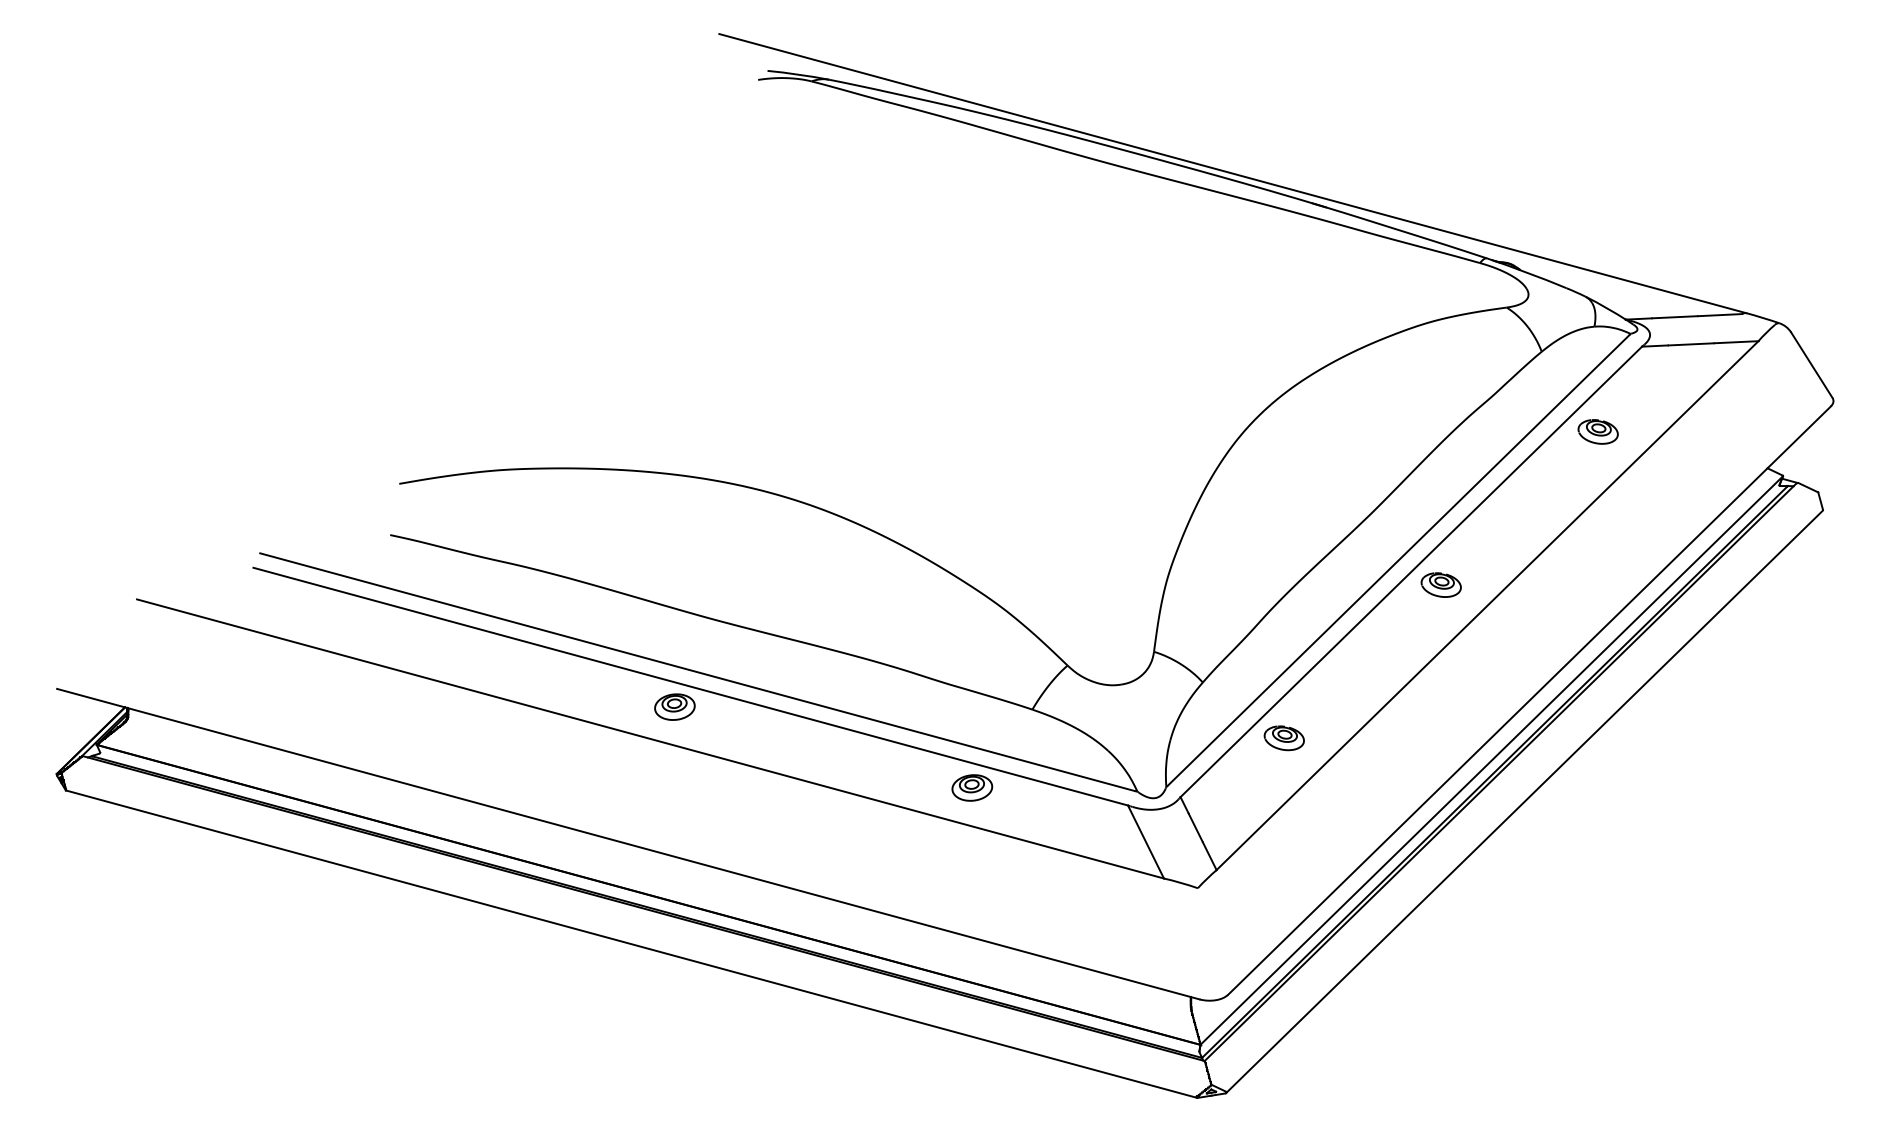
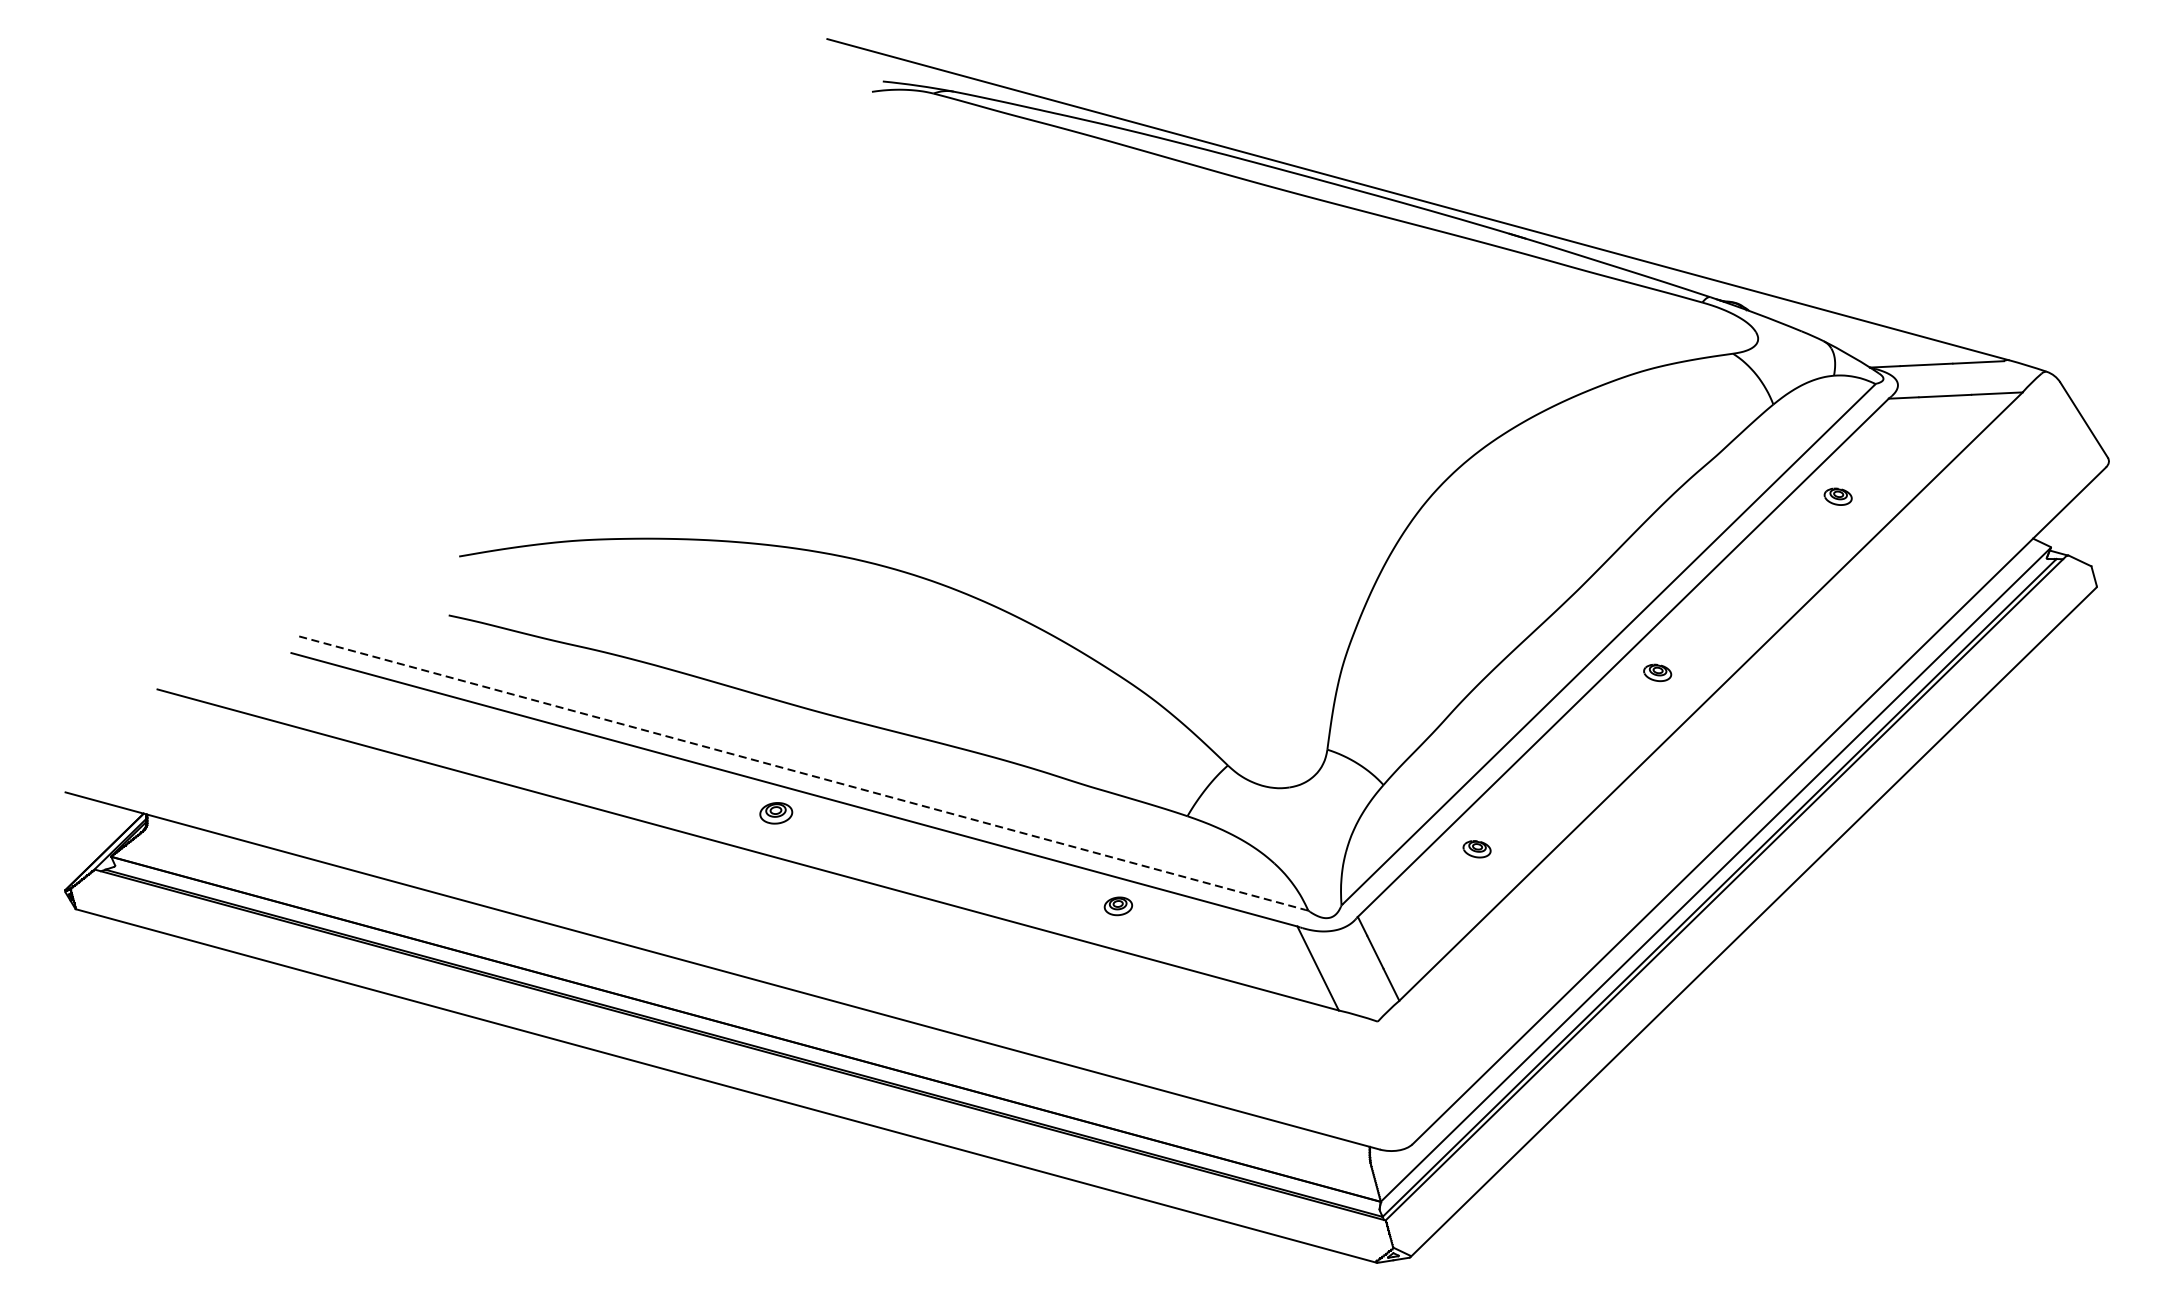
part: (1597, 431) -> (1837, 496), size x0.6
part: (1440, 584) -> (1656, 672), size x0.6
line: (697, 672) -> (802, 773), solid -> dashed
part: (674, 706) -> (775, 812), size x0.7
part: (1283, 738) -> (1476, 849), size x0.6
part: (972, 787) -> (1118, 905), size x0.6

